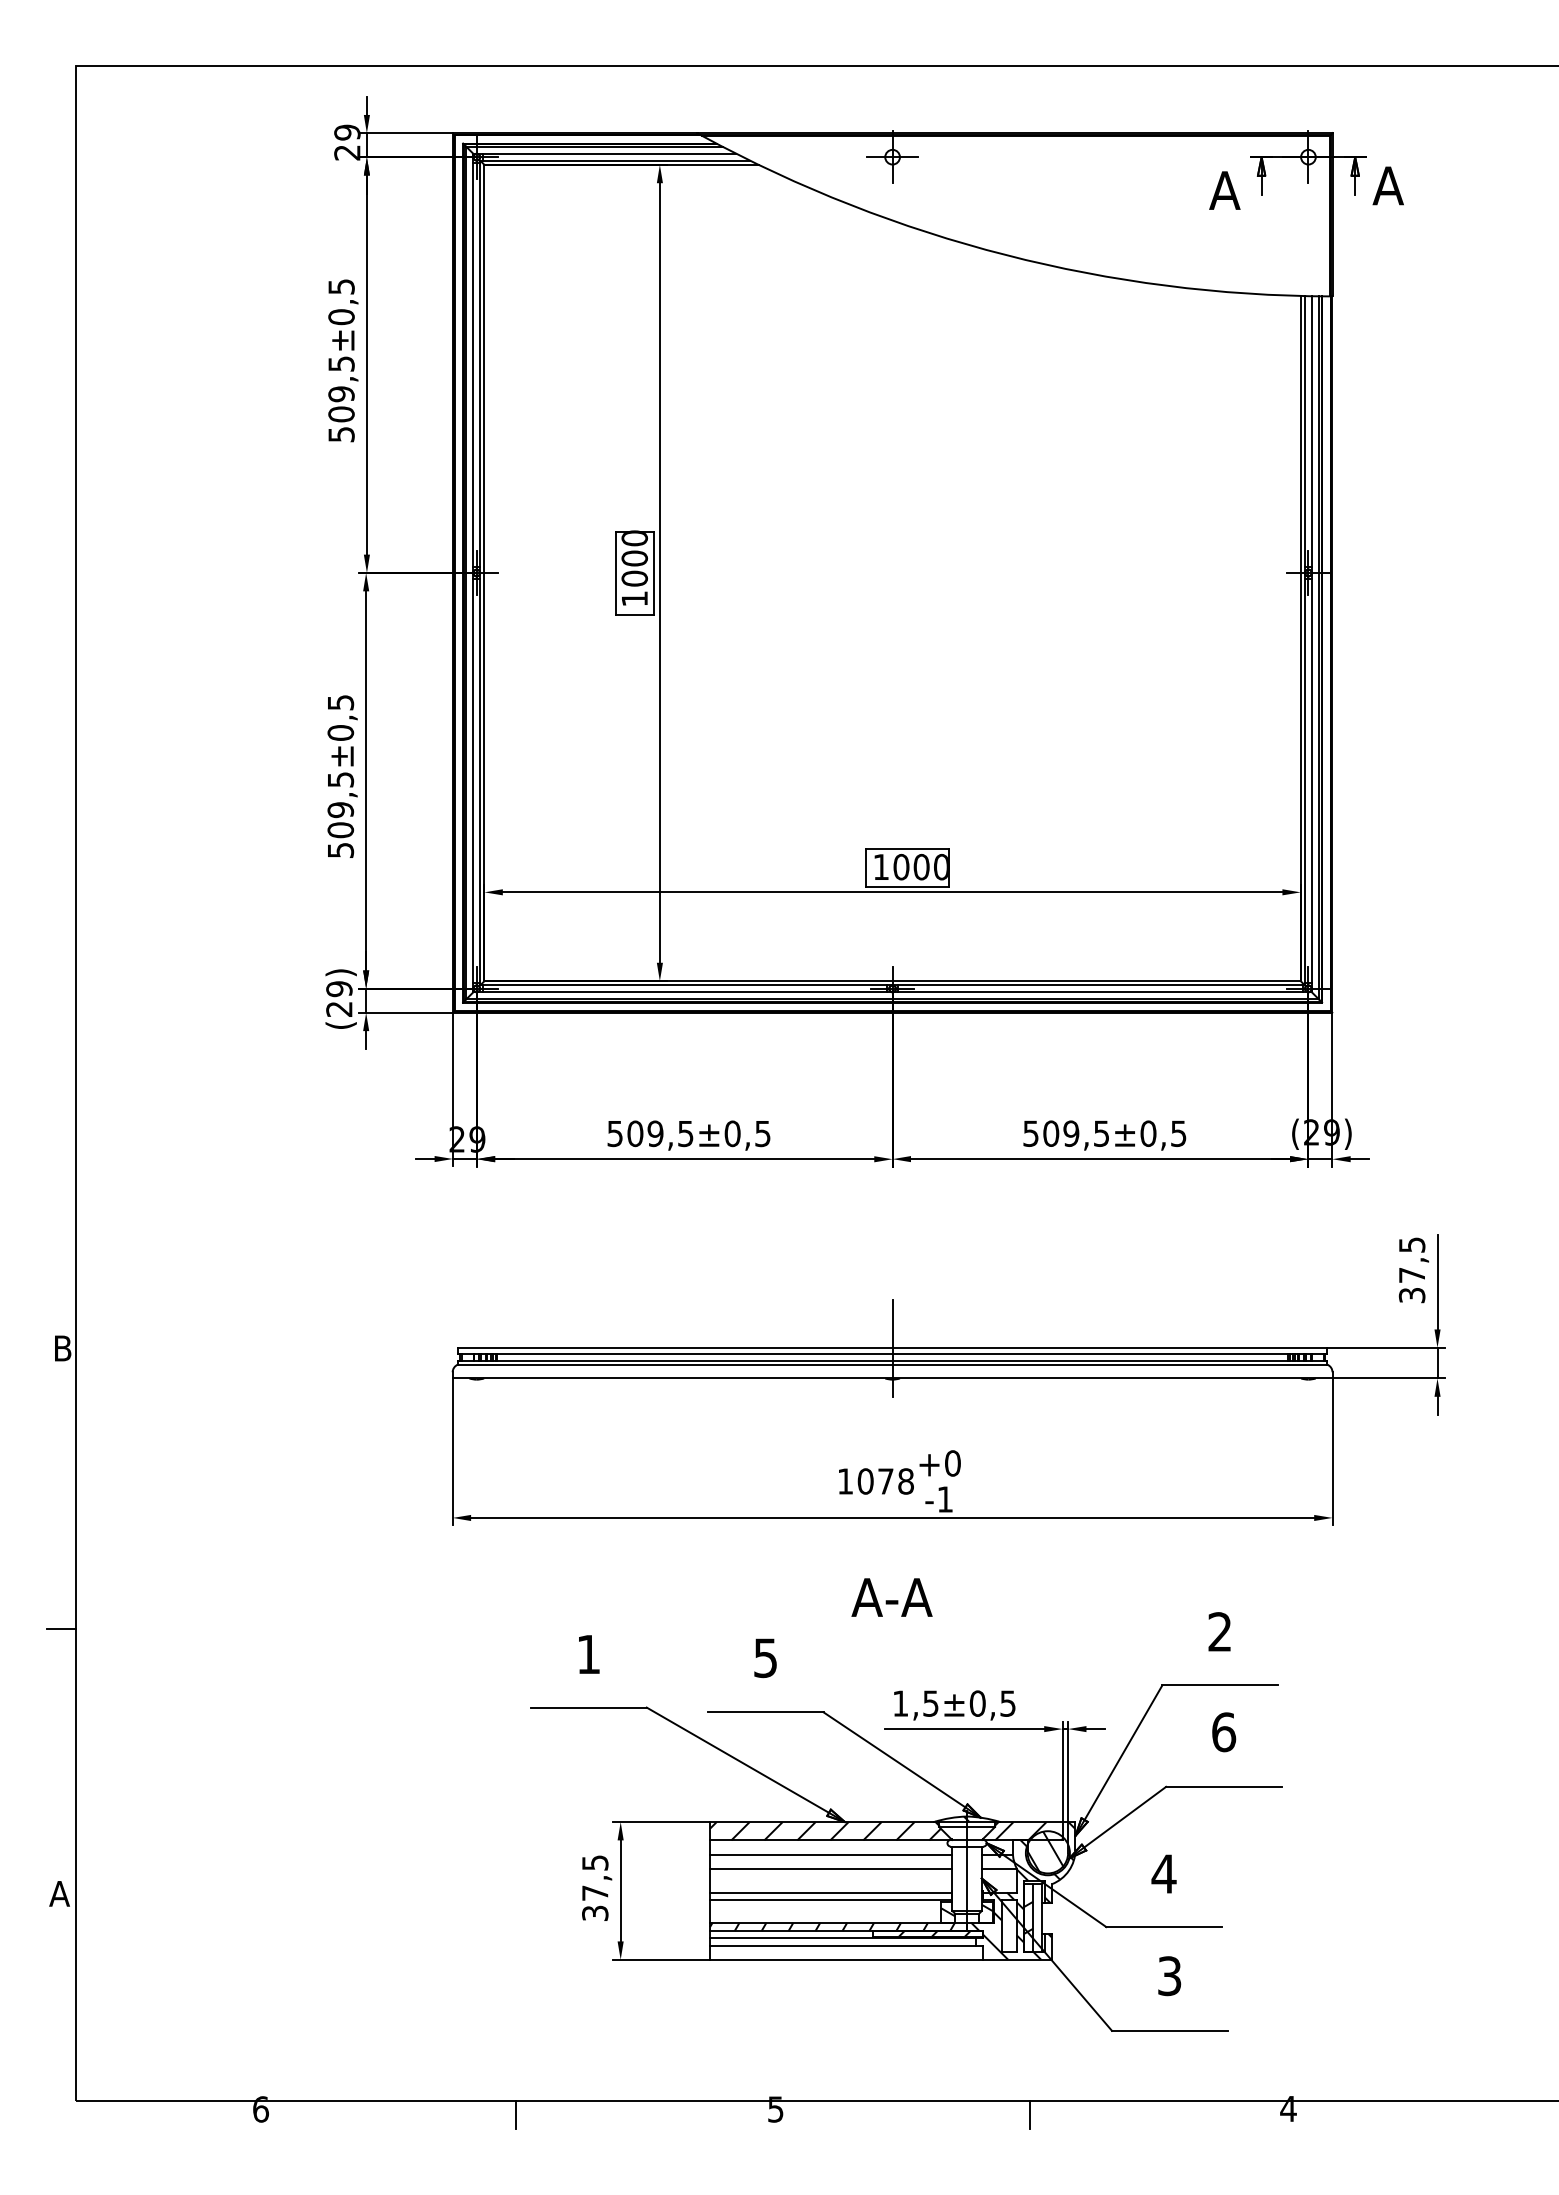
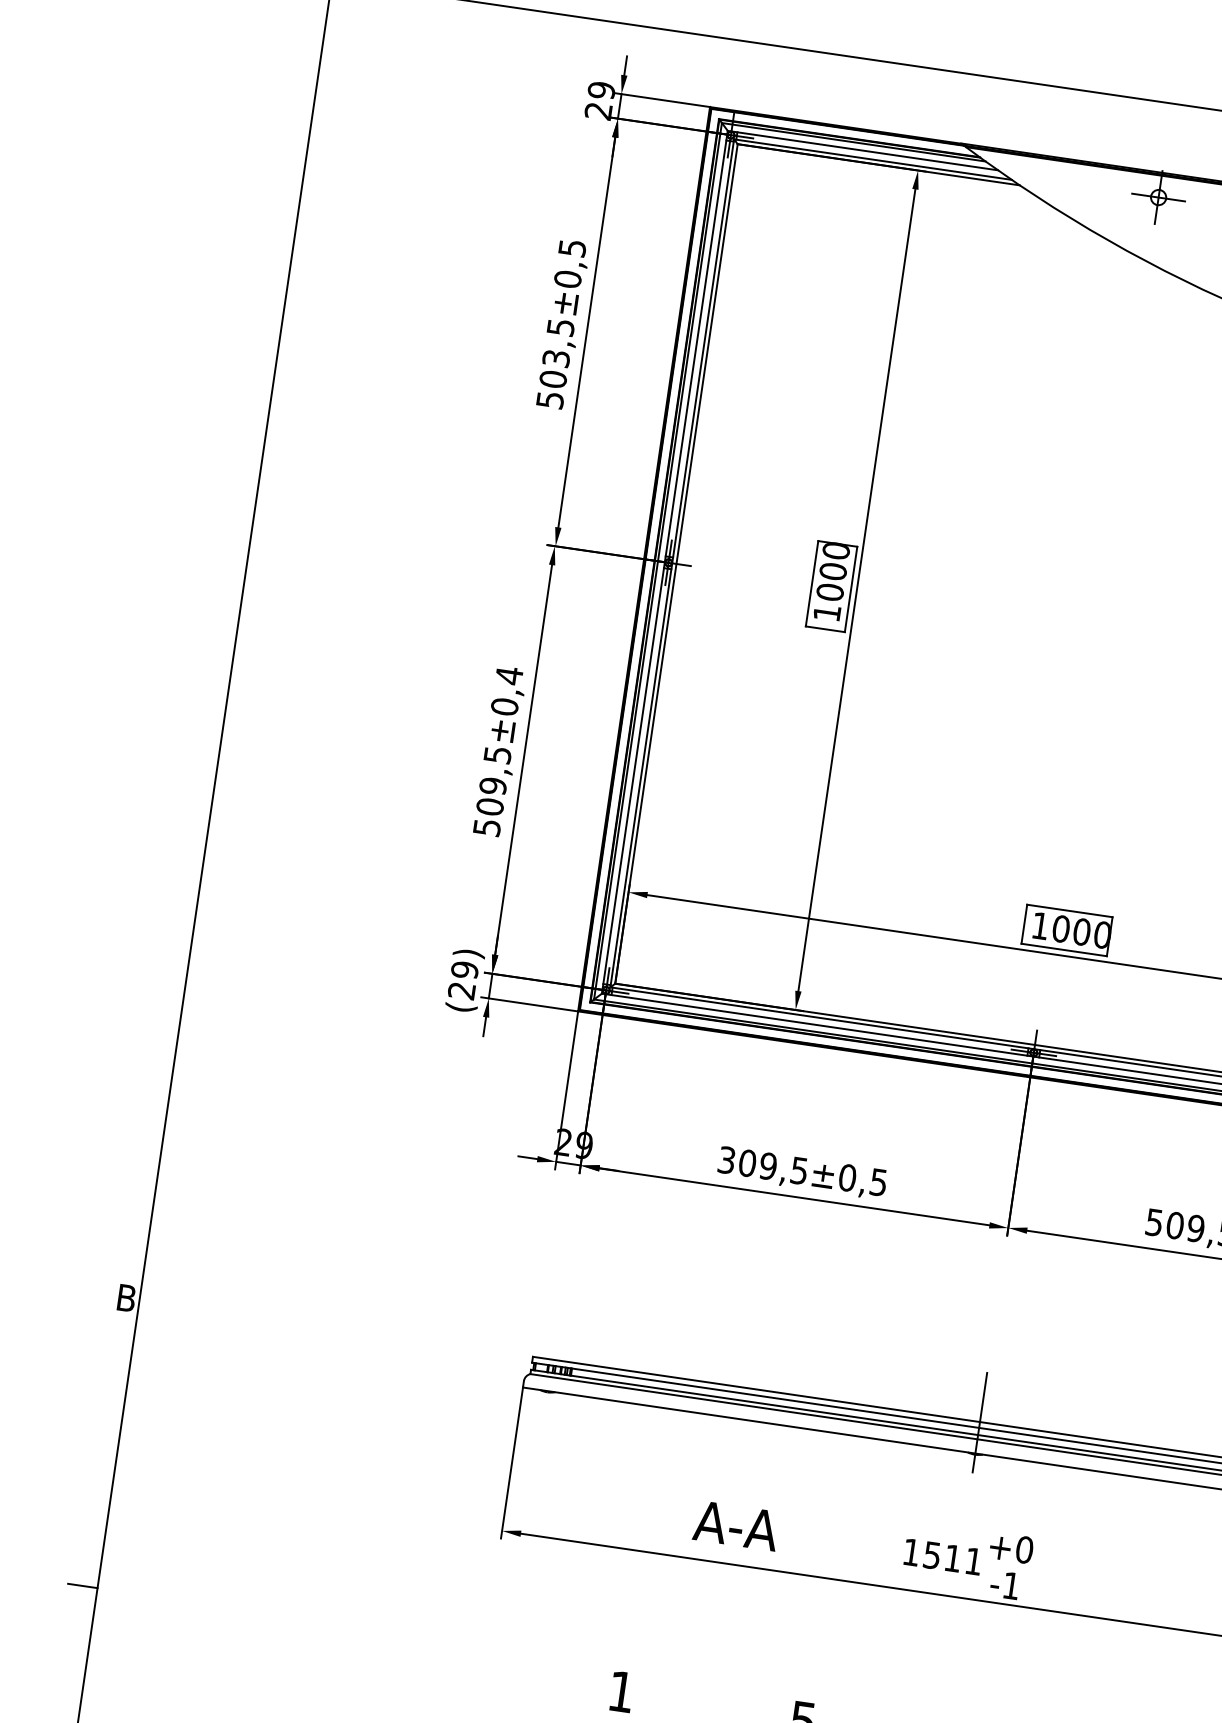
text: (341, 394) -> (556, 358), 509,5 -> 503,5
text: (341, 702) -> (510, 675), ±0,5 -> ±0,4
text: (615, 1133) -> (727, 1160), 509,5 -> 309,5
text: (885, 1481) -> (952, 1558), 1078 -> 1511
text: (891, 1597) -> (735, 1525), moved

